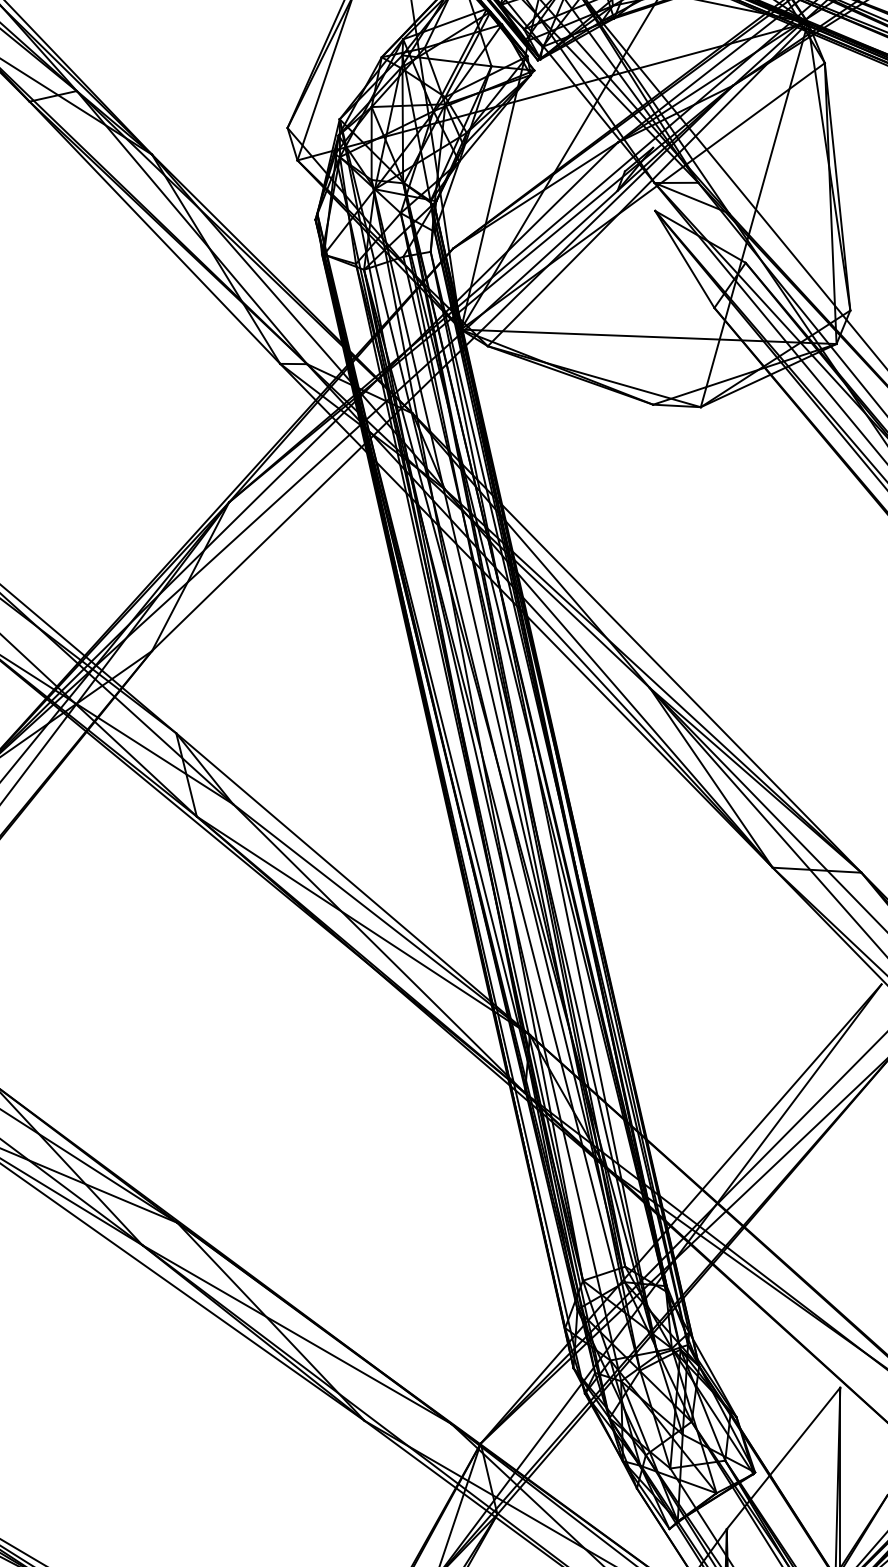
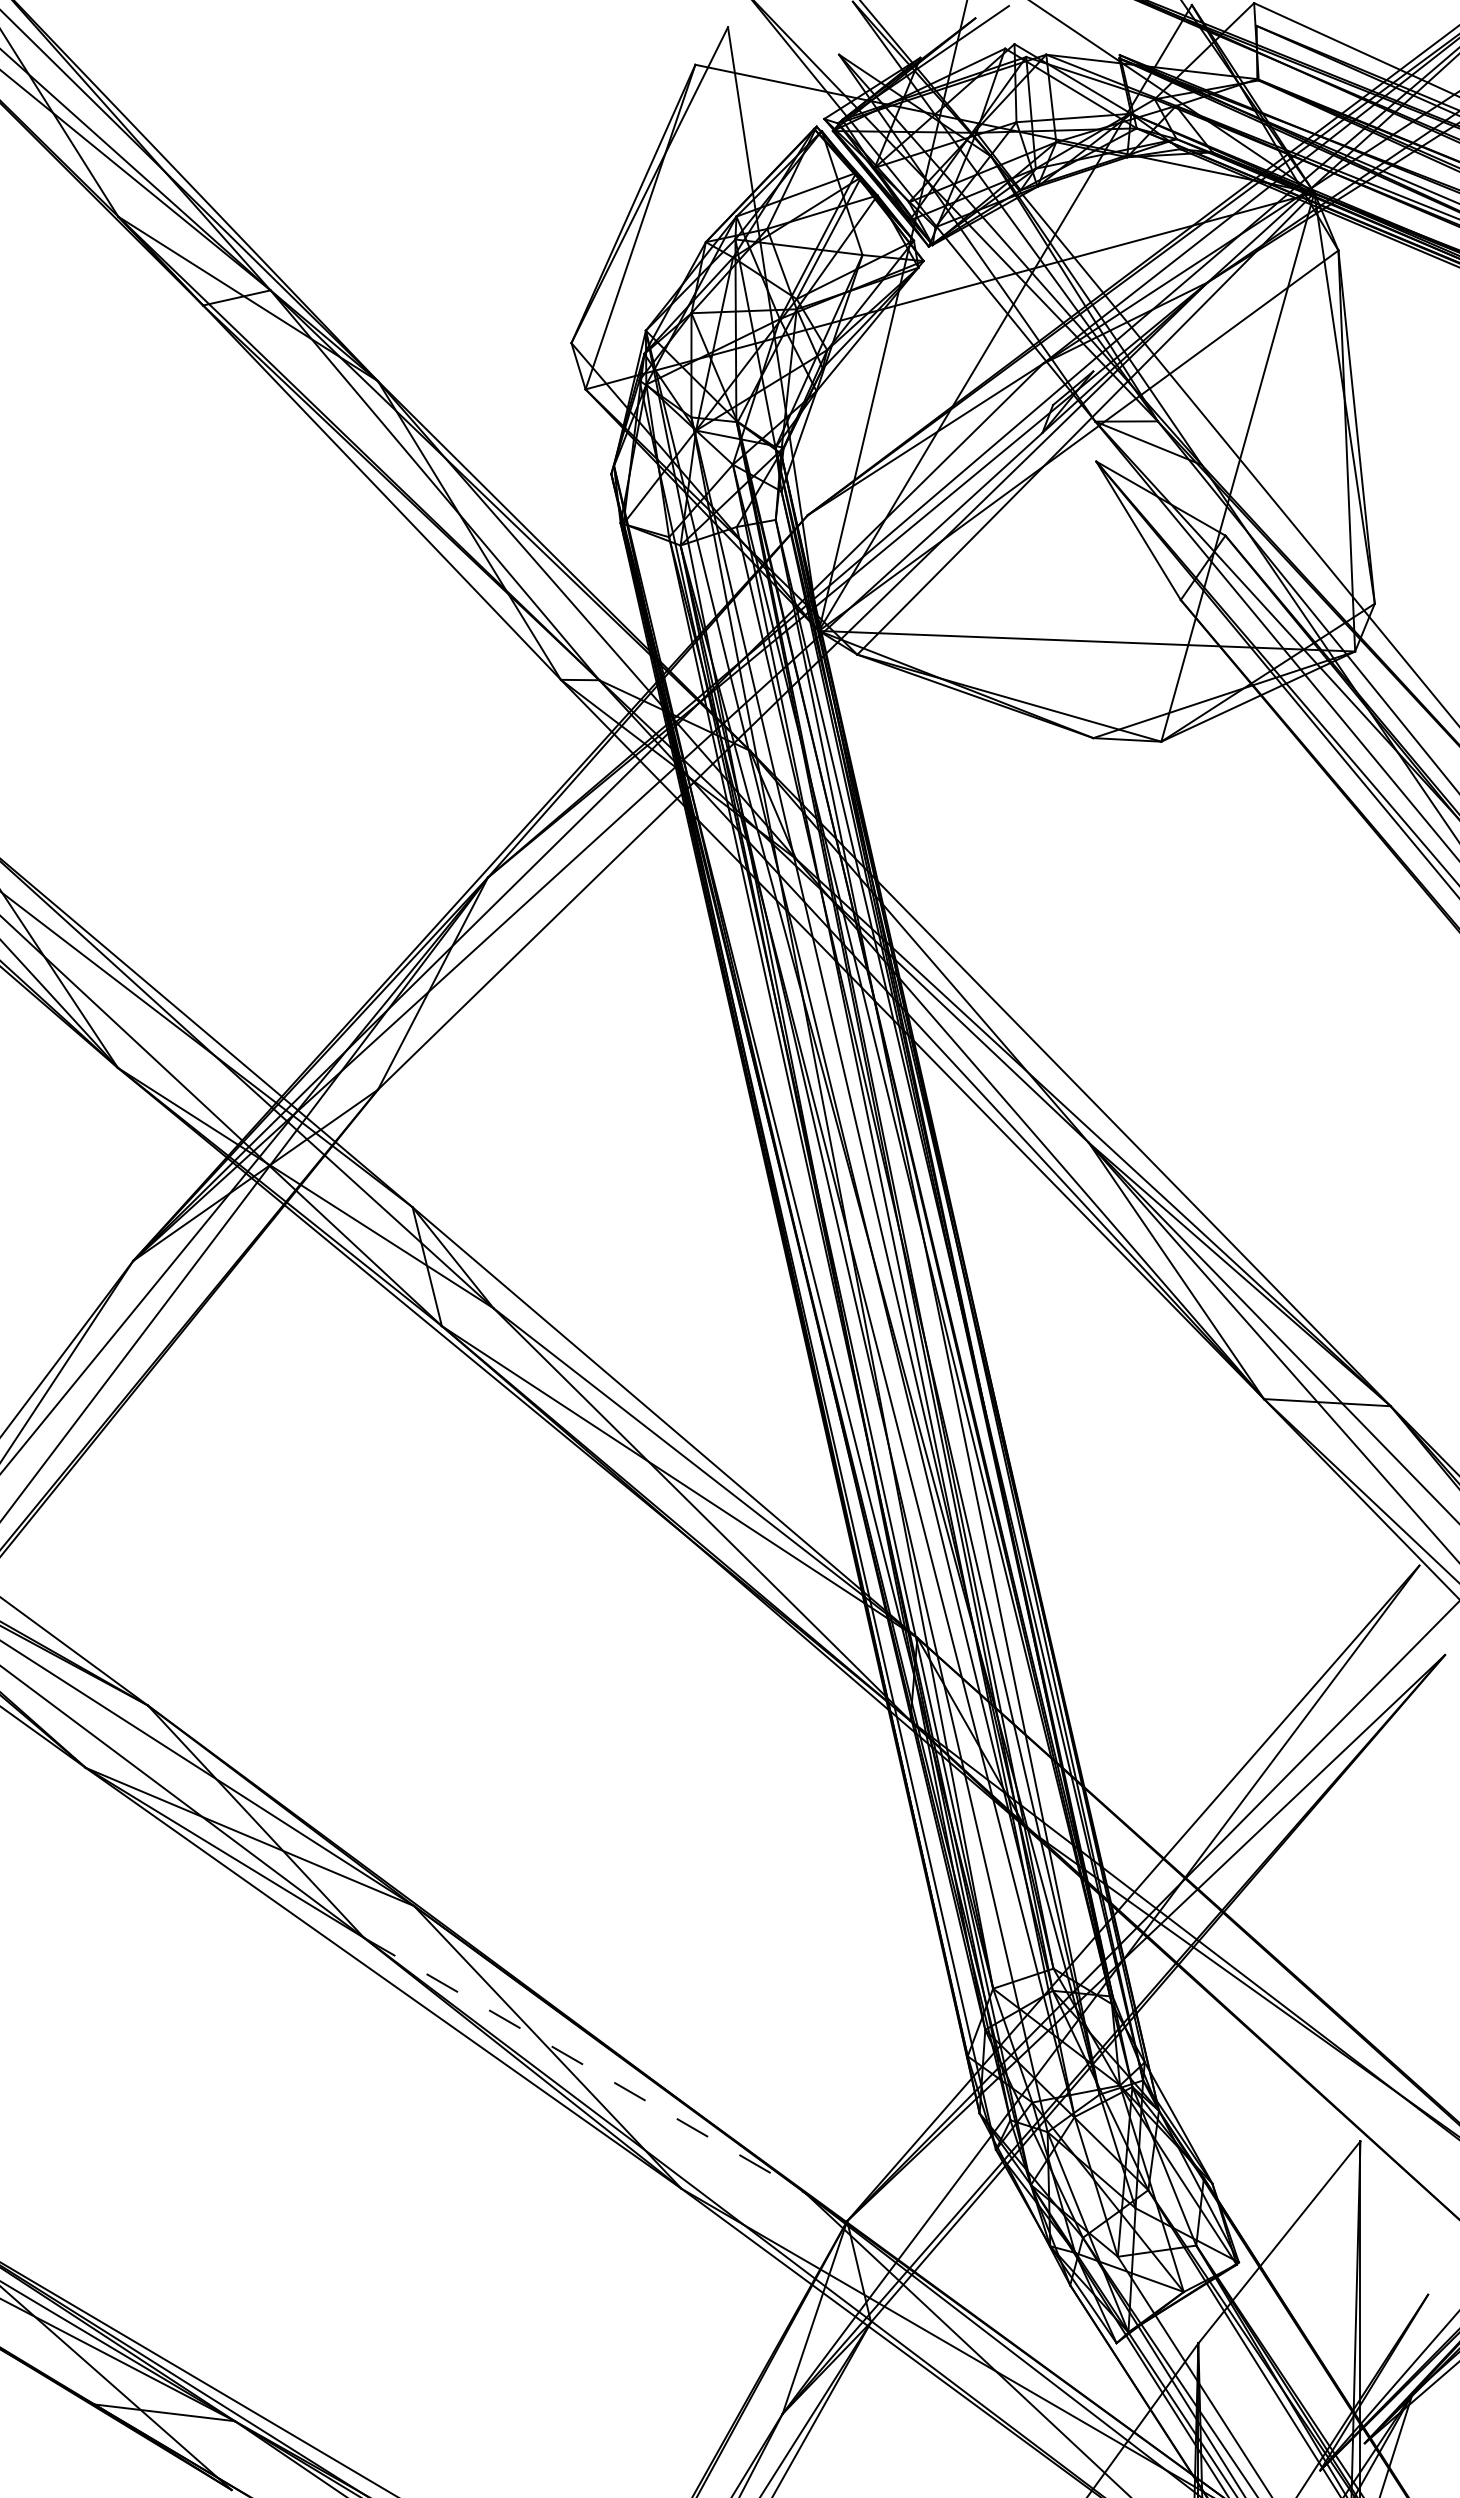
line: (296, 1334) -> (584, 2065), solid -> dashed

